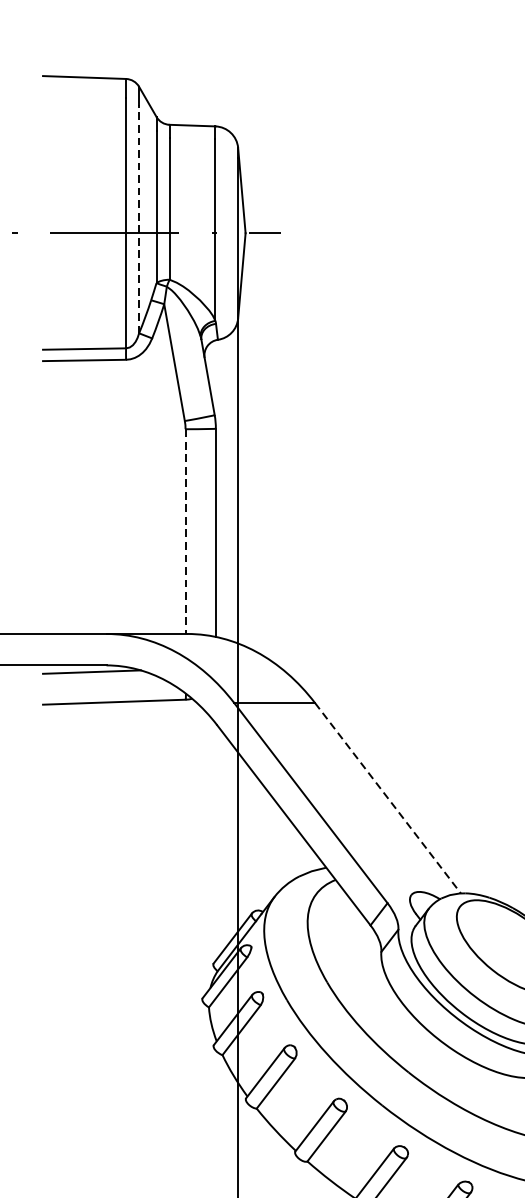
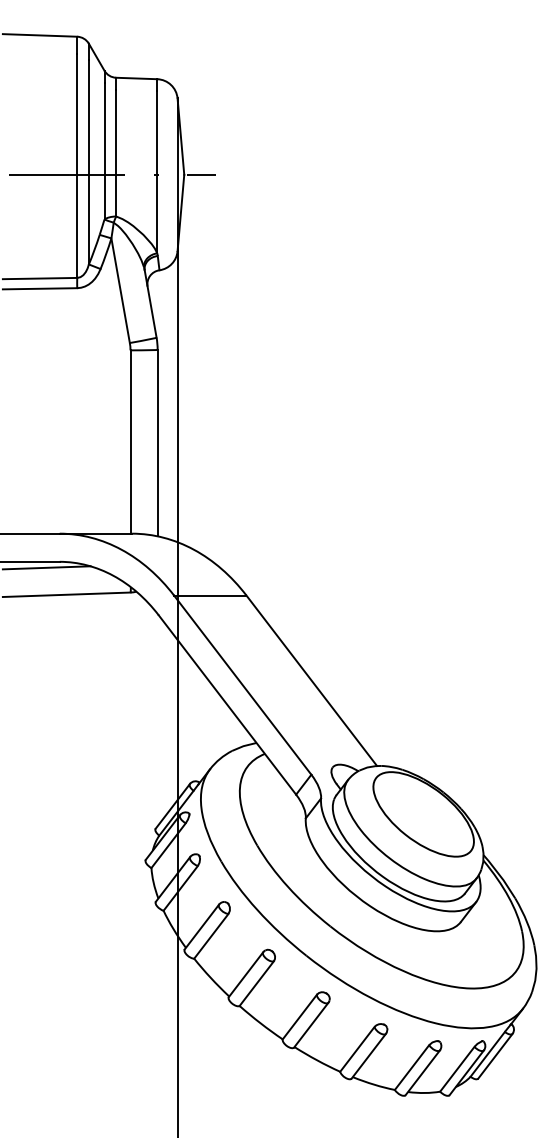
line: (138, 218) -> (88, 161), dashed -> solid
line: (185, 532) -> (130, 442), dashed -> solid
line: (388, 799) -> (312, 681), dashed -> solid

